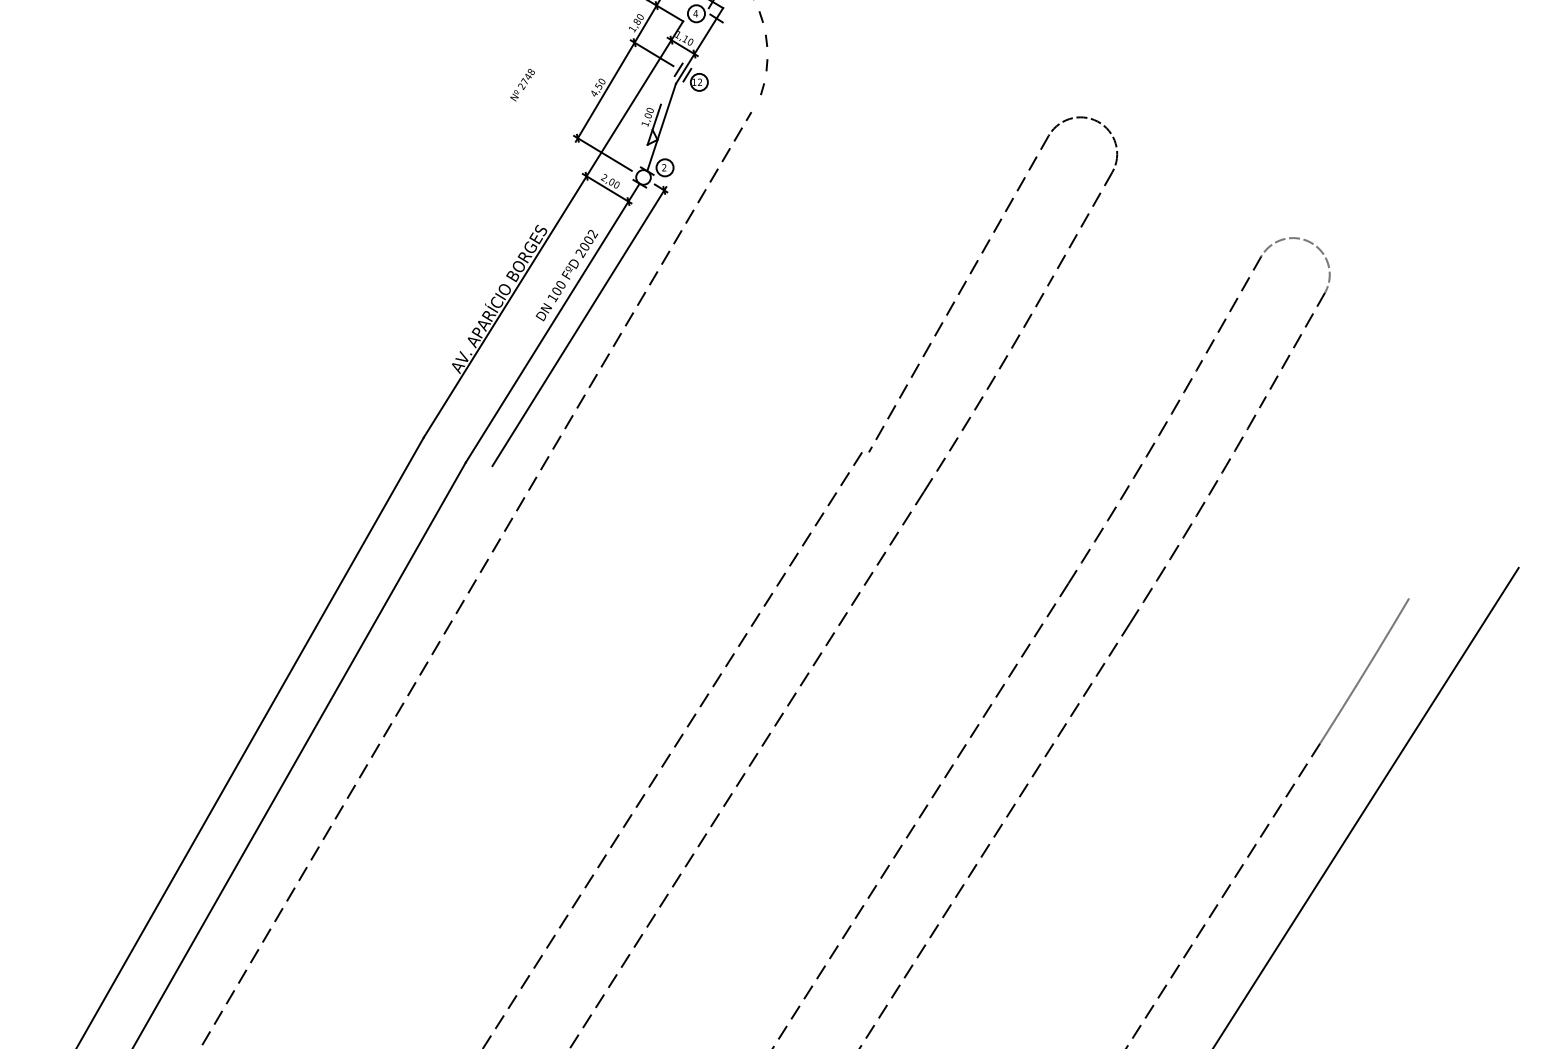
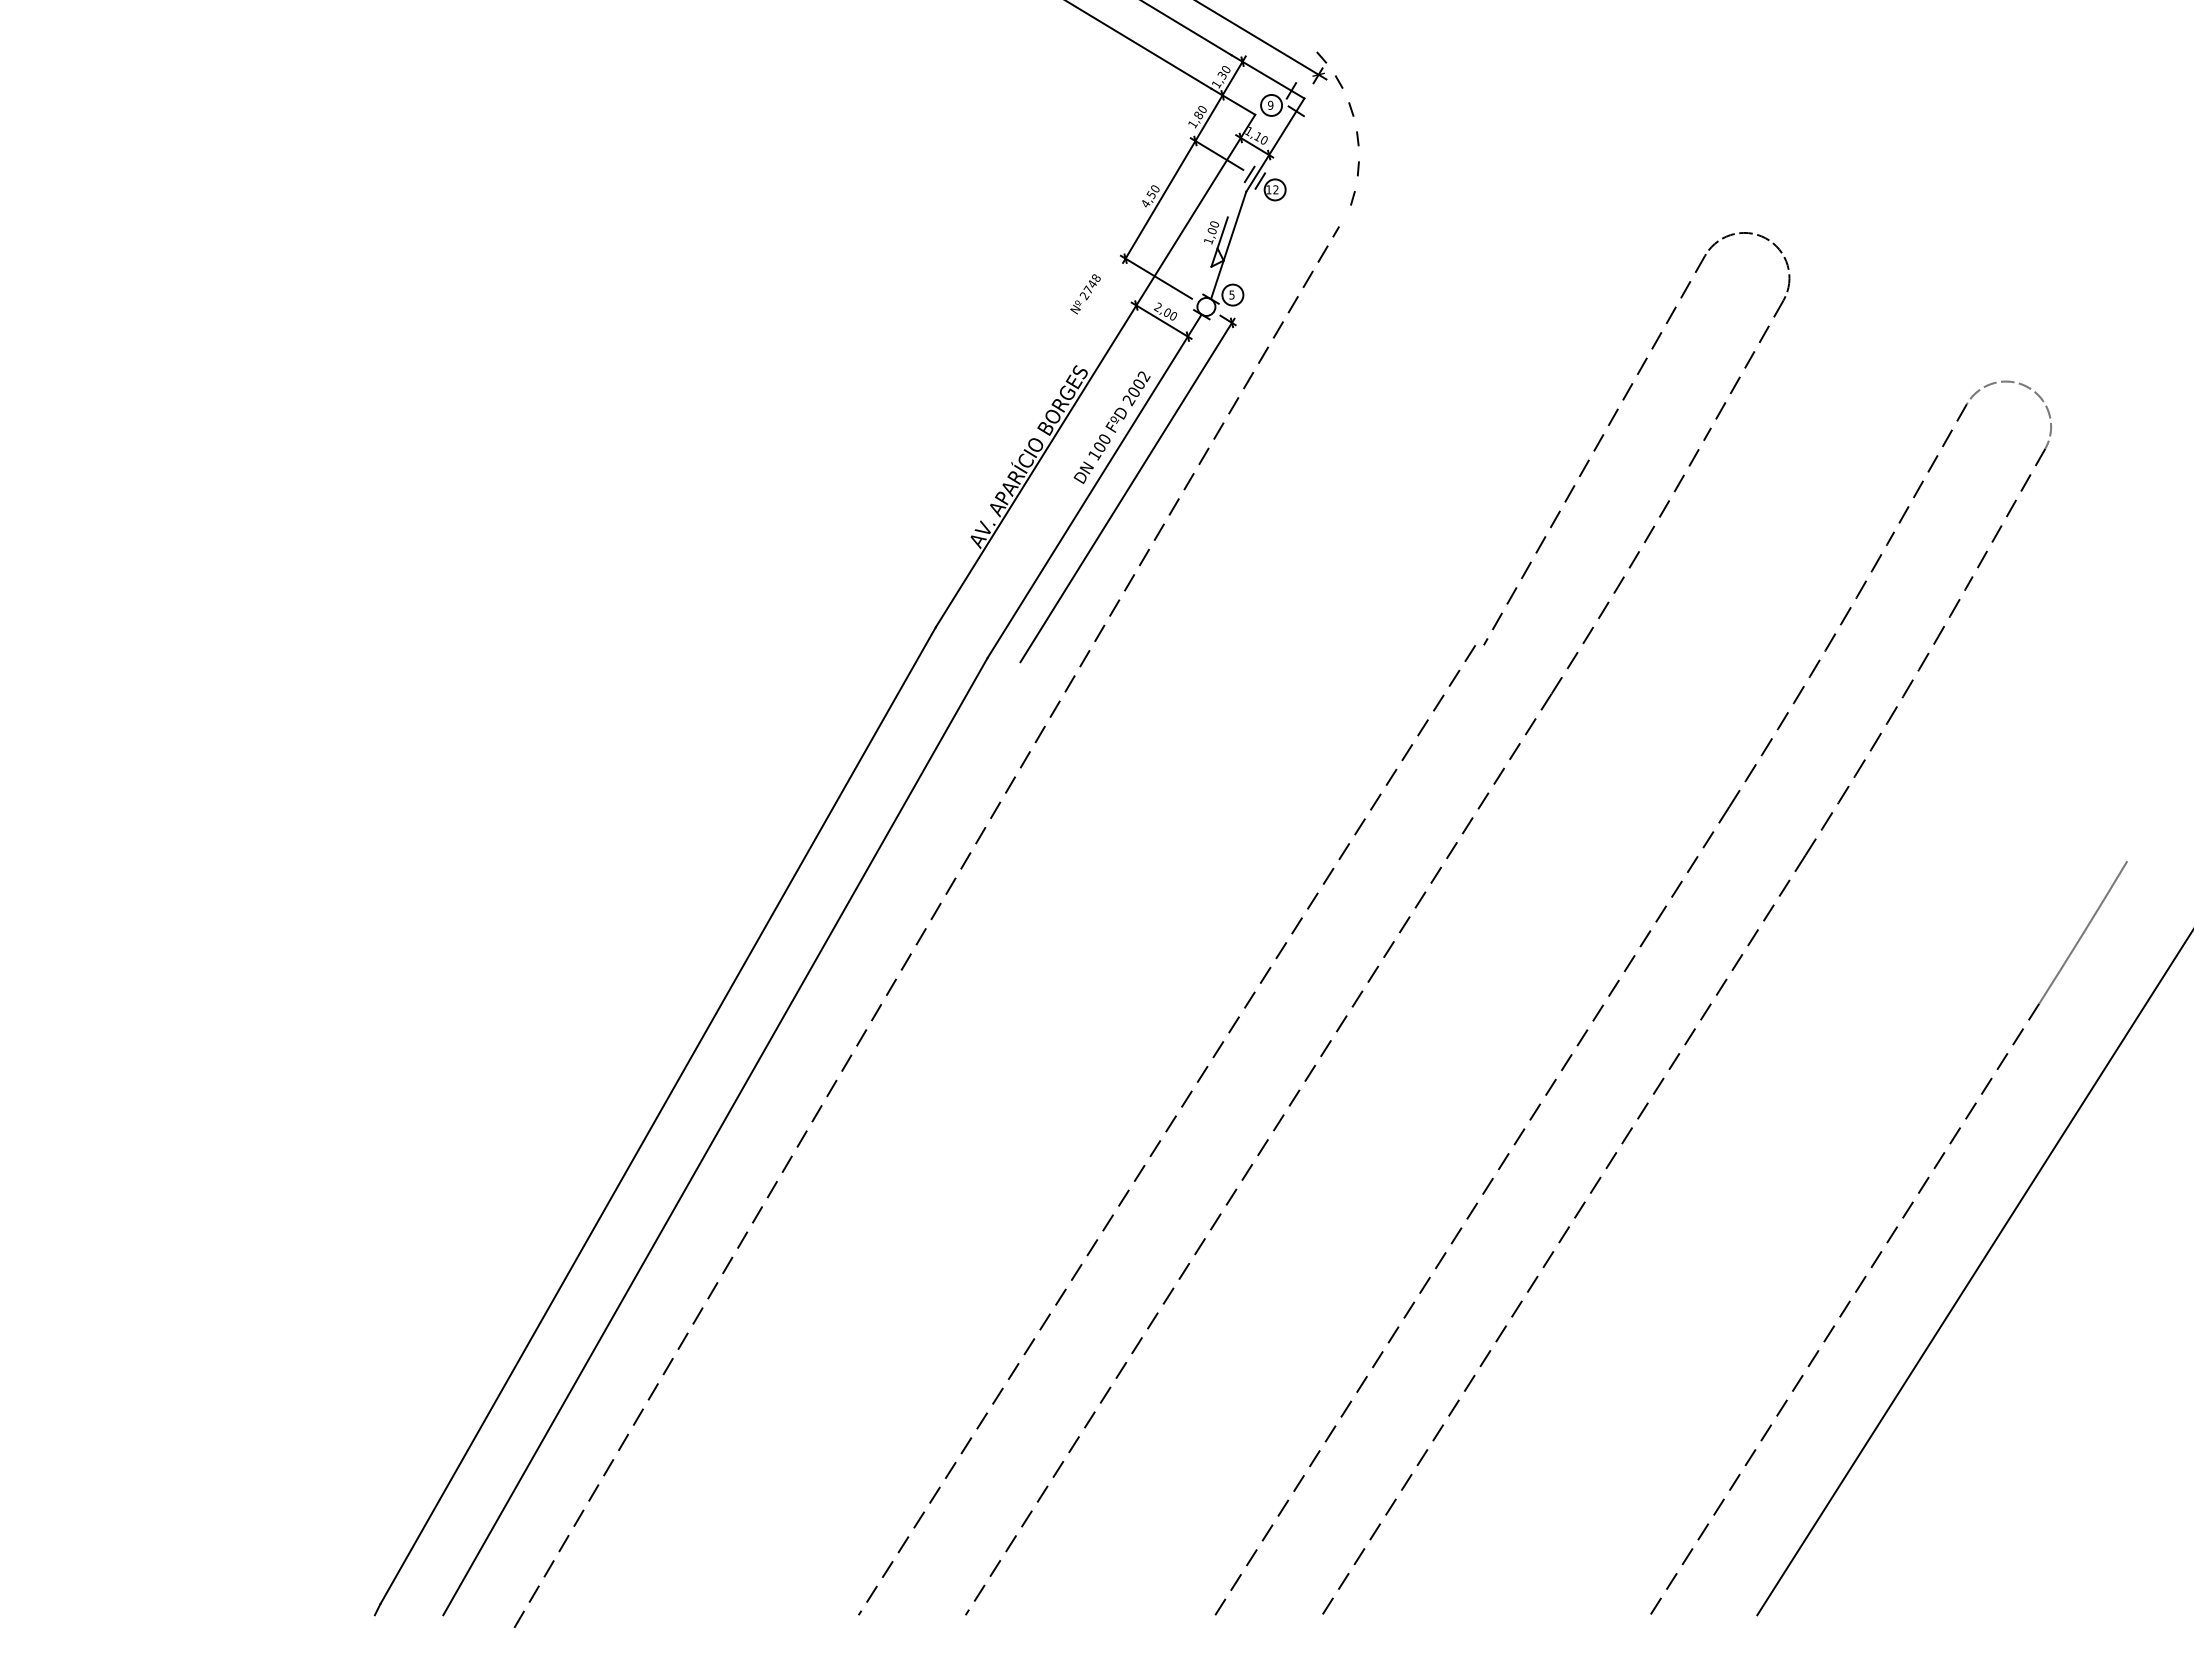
text: (695, 12) -> (1270, 104), 4 -> 9
text: (522, 85) -> (1085, 294), moved
text: (663, 167) -> (1231, 294), 2 -> 5
line: (1399, 613) -> (2137, 843), removed

